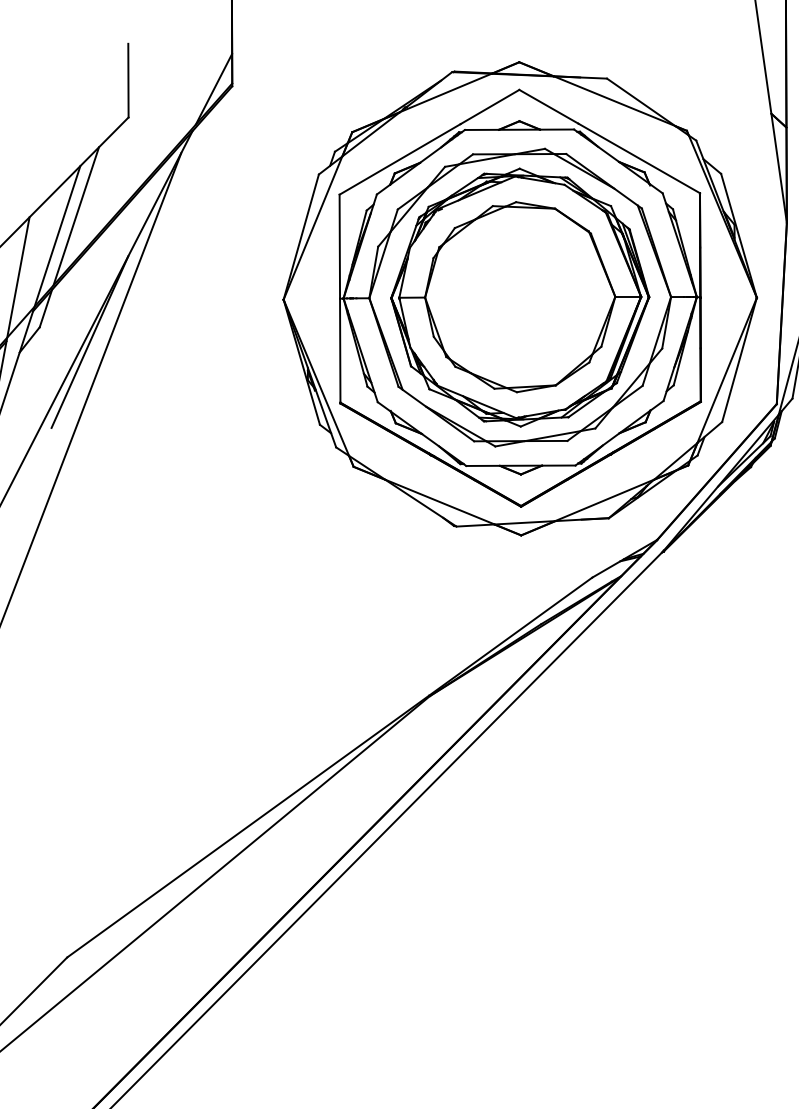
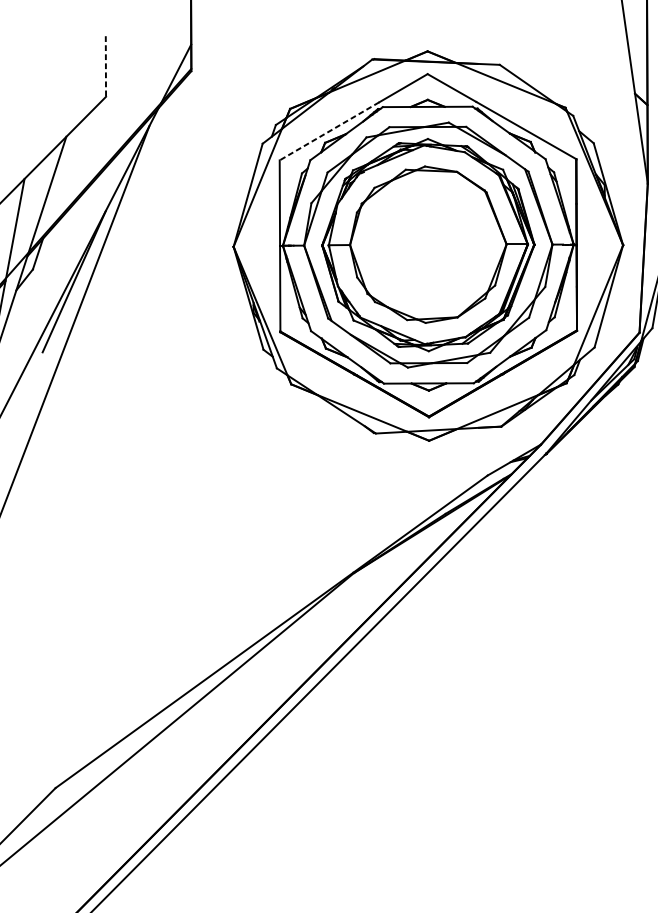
line: (128, 80) -> (105, 66), solid -> dashed
line: (399, 159) -> (329, 131), solid -> dashed
line: (76, 216) -> (63, 178), removed

